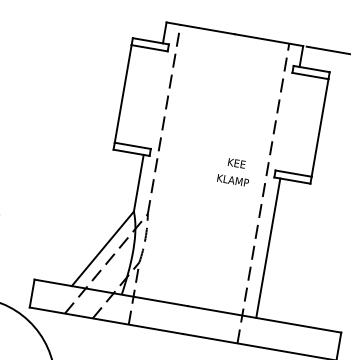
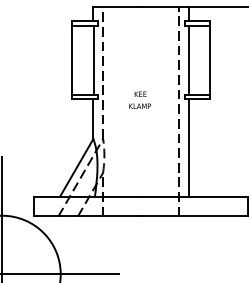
line: (153, 99) -> (93, 60), added
line: (289, 122) -> (188, 60), added
text: (233, 170) -> (139, 99), moved

